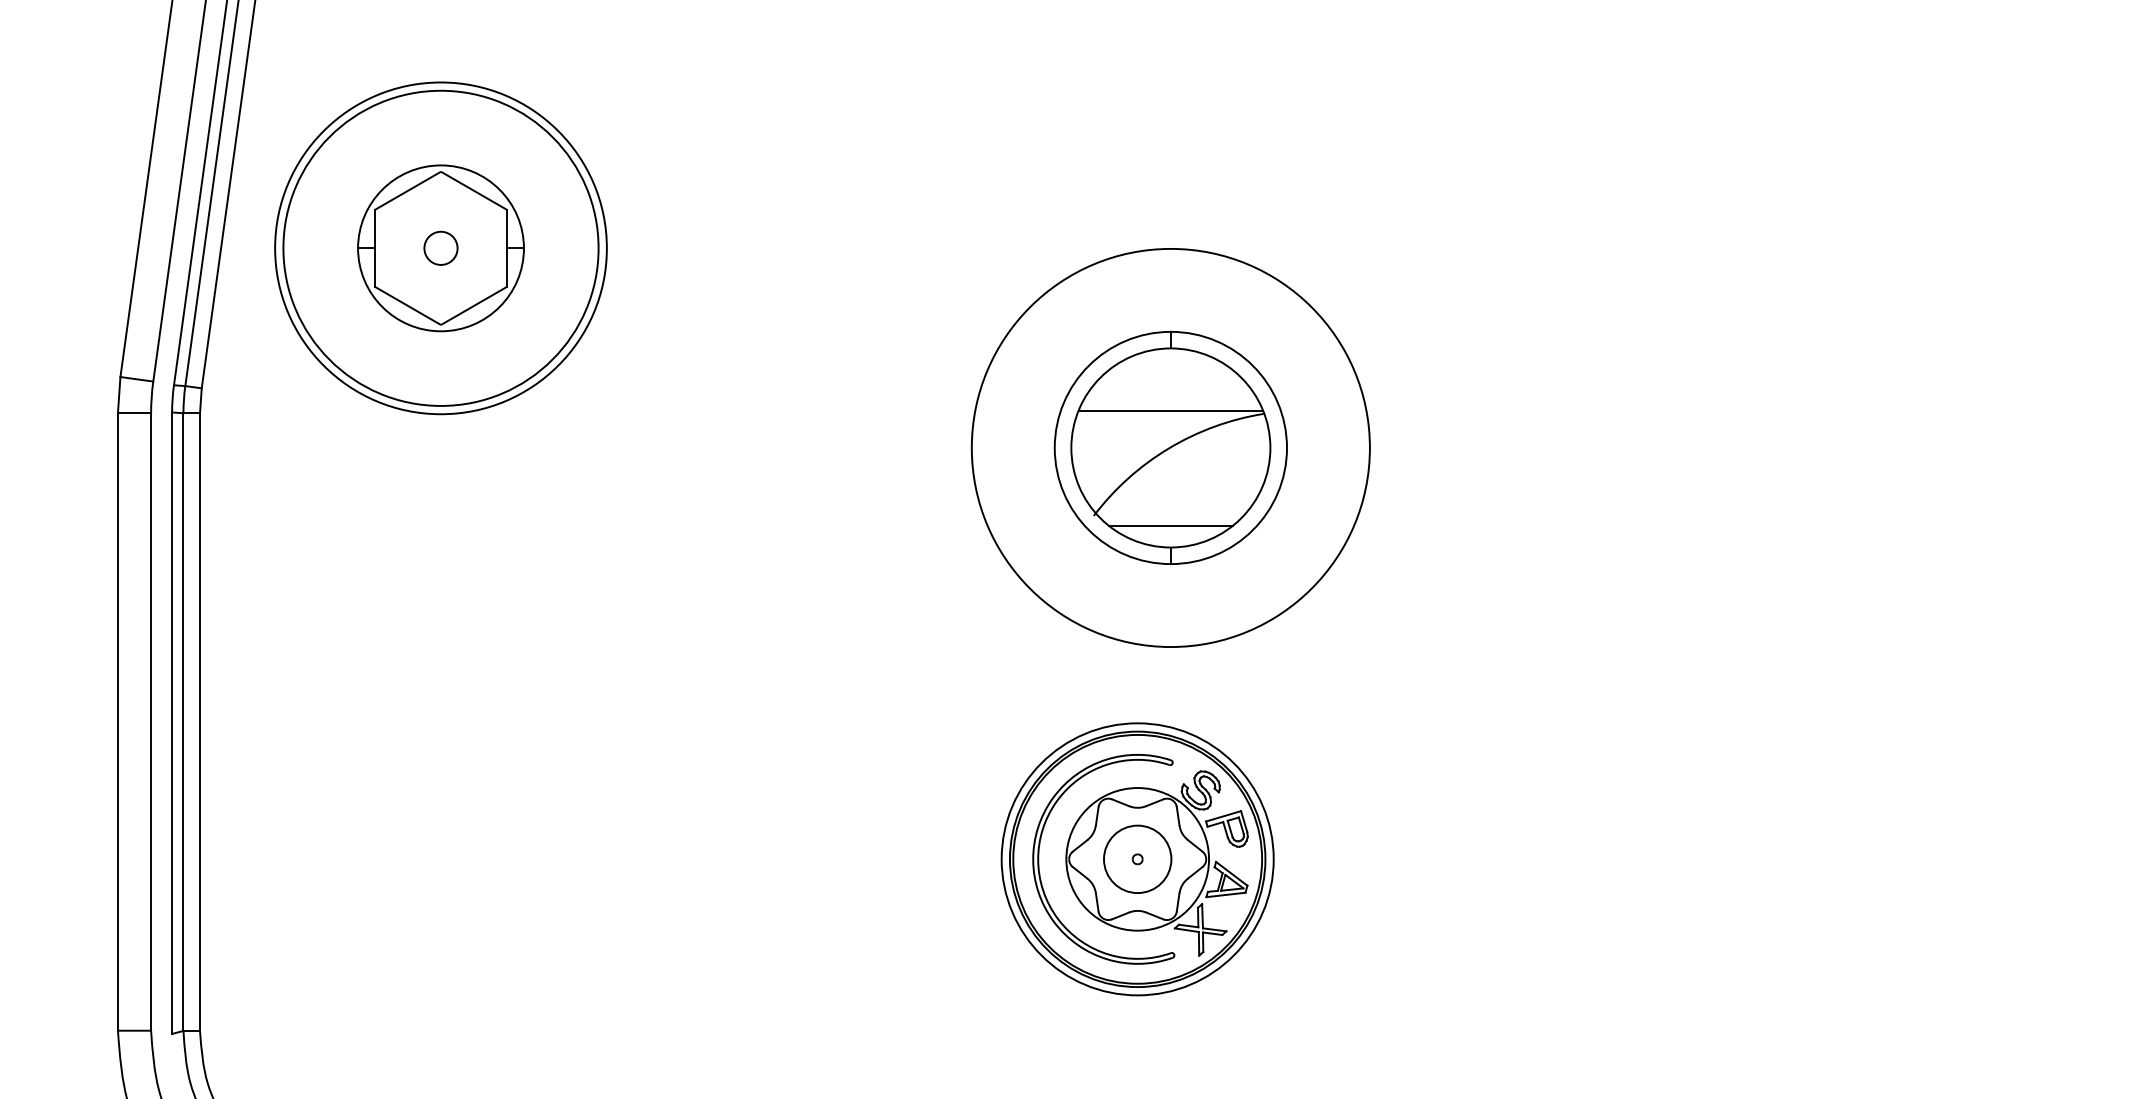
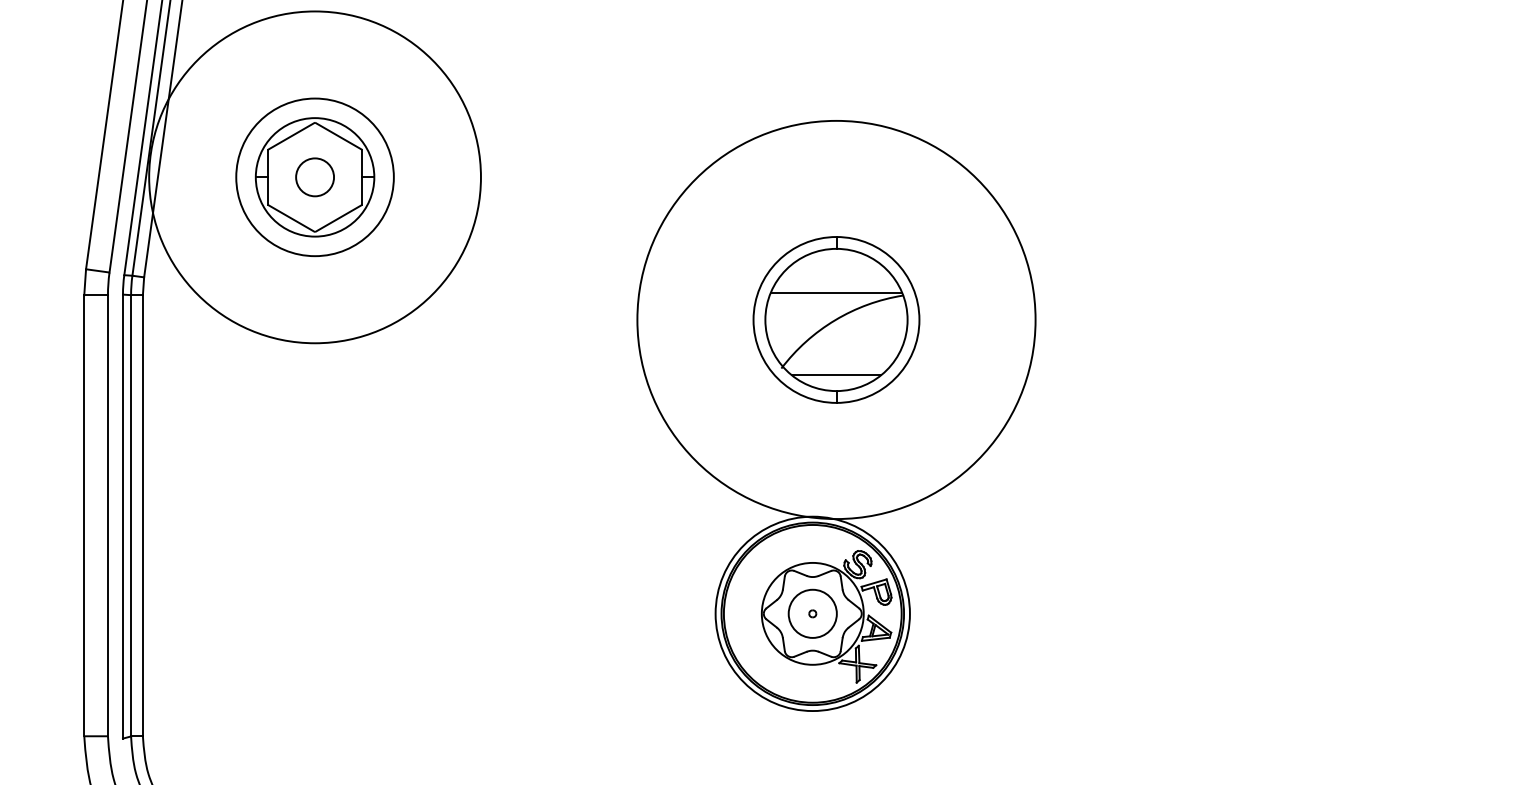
circle: (440, 247) -> (314, 176), size x0.7
circle: (440, 247) -> (314, 176), size x1.6
circle: (440, 248) -> (314, 177), size x1.4
circle: (1170, 447) -> (836, 319), size x1.4
part: (1039, 859) -> (742, 613), removed

